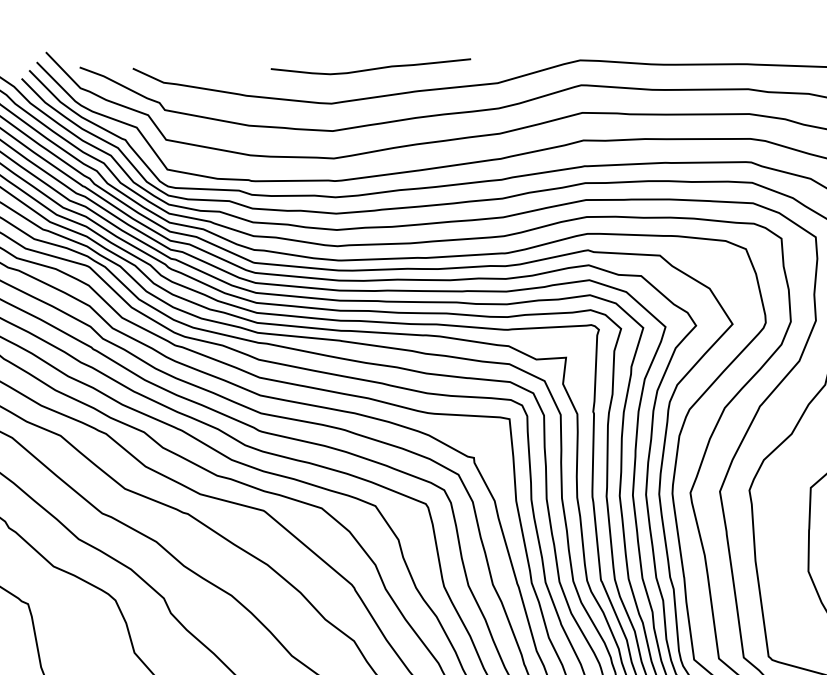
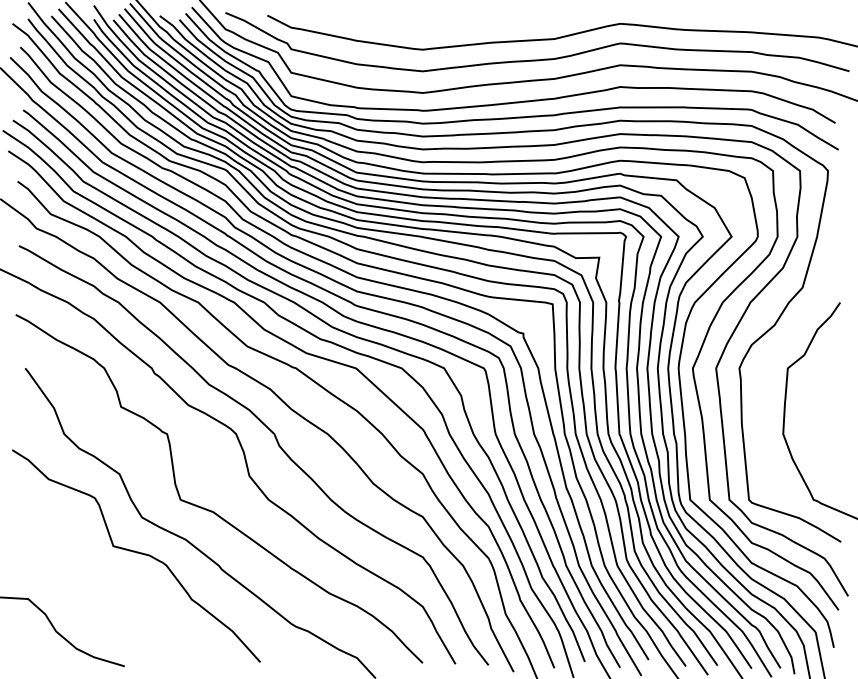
curve: (371, 68) -> (455, 23), removed

